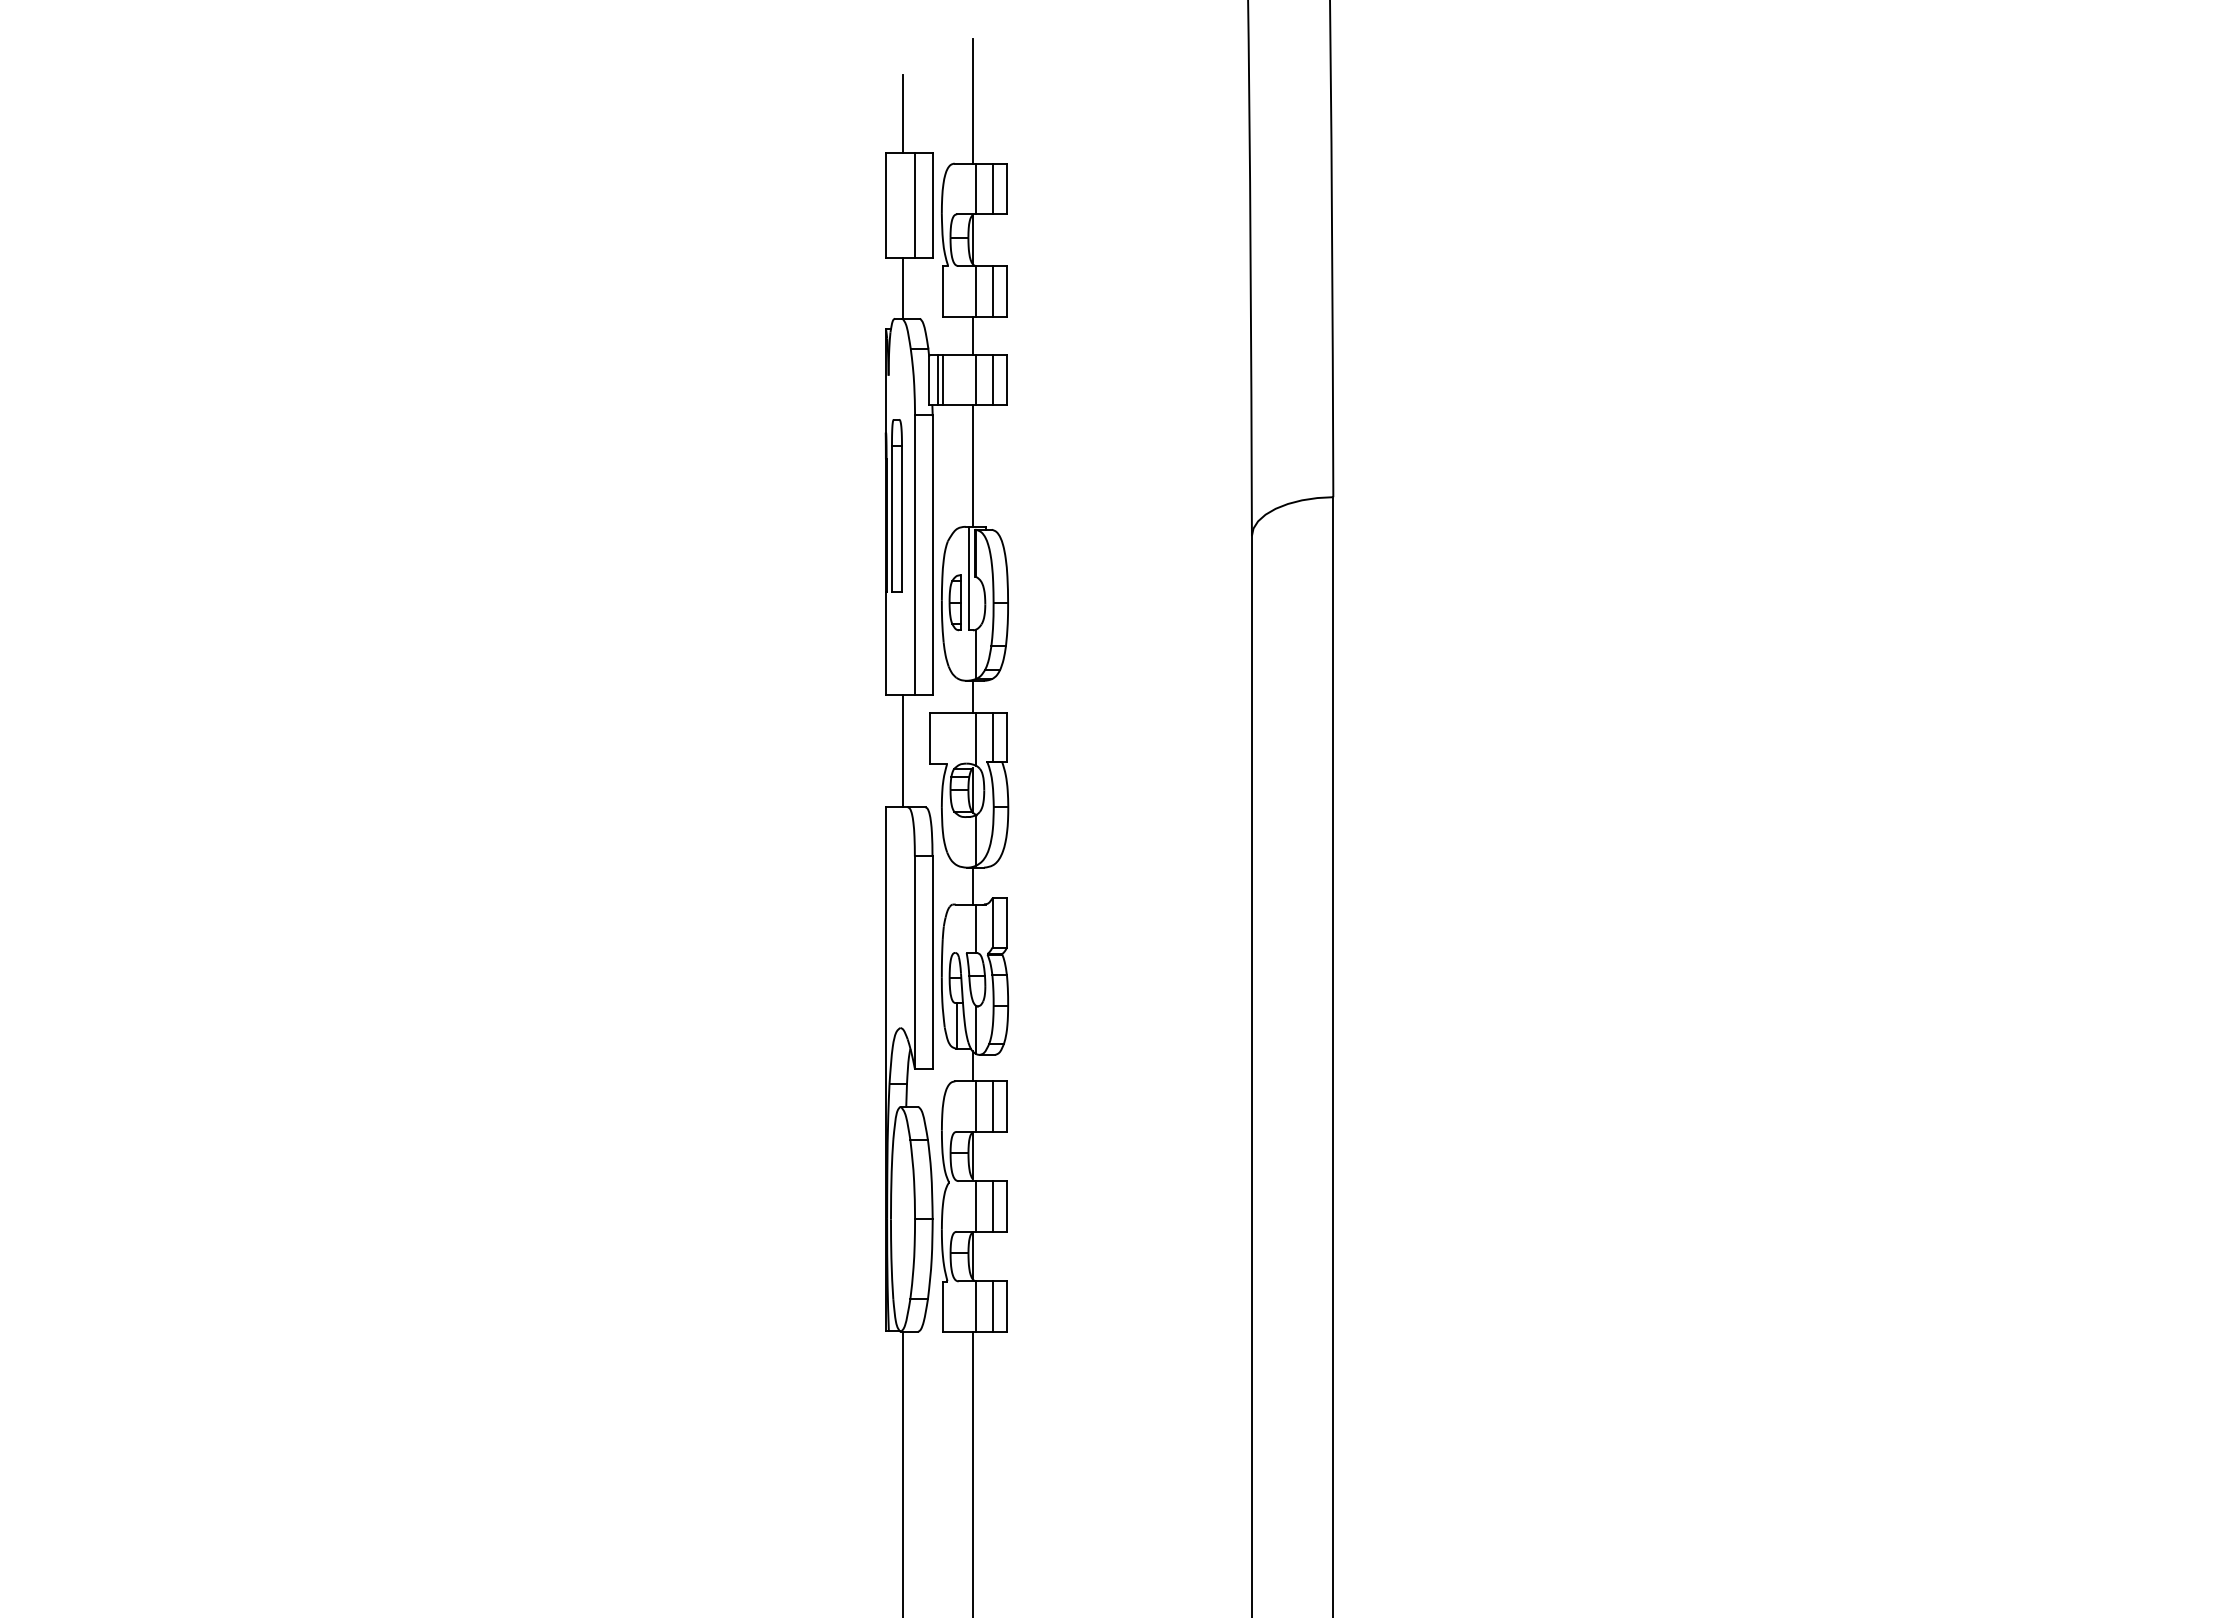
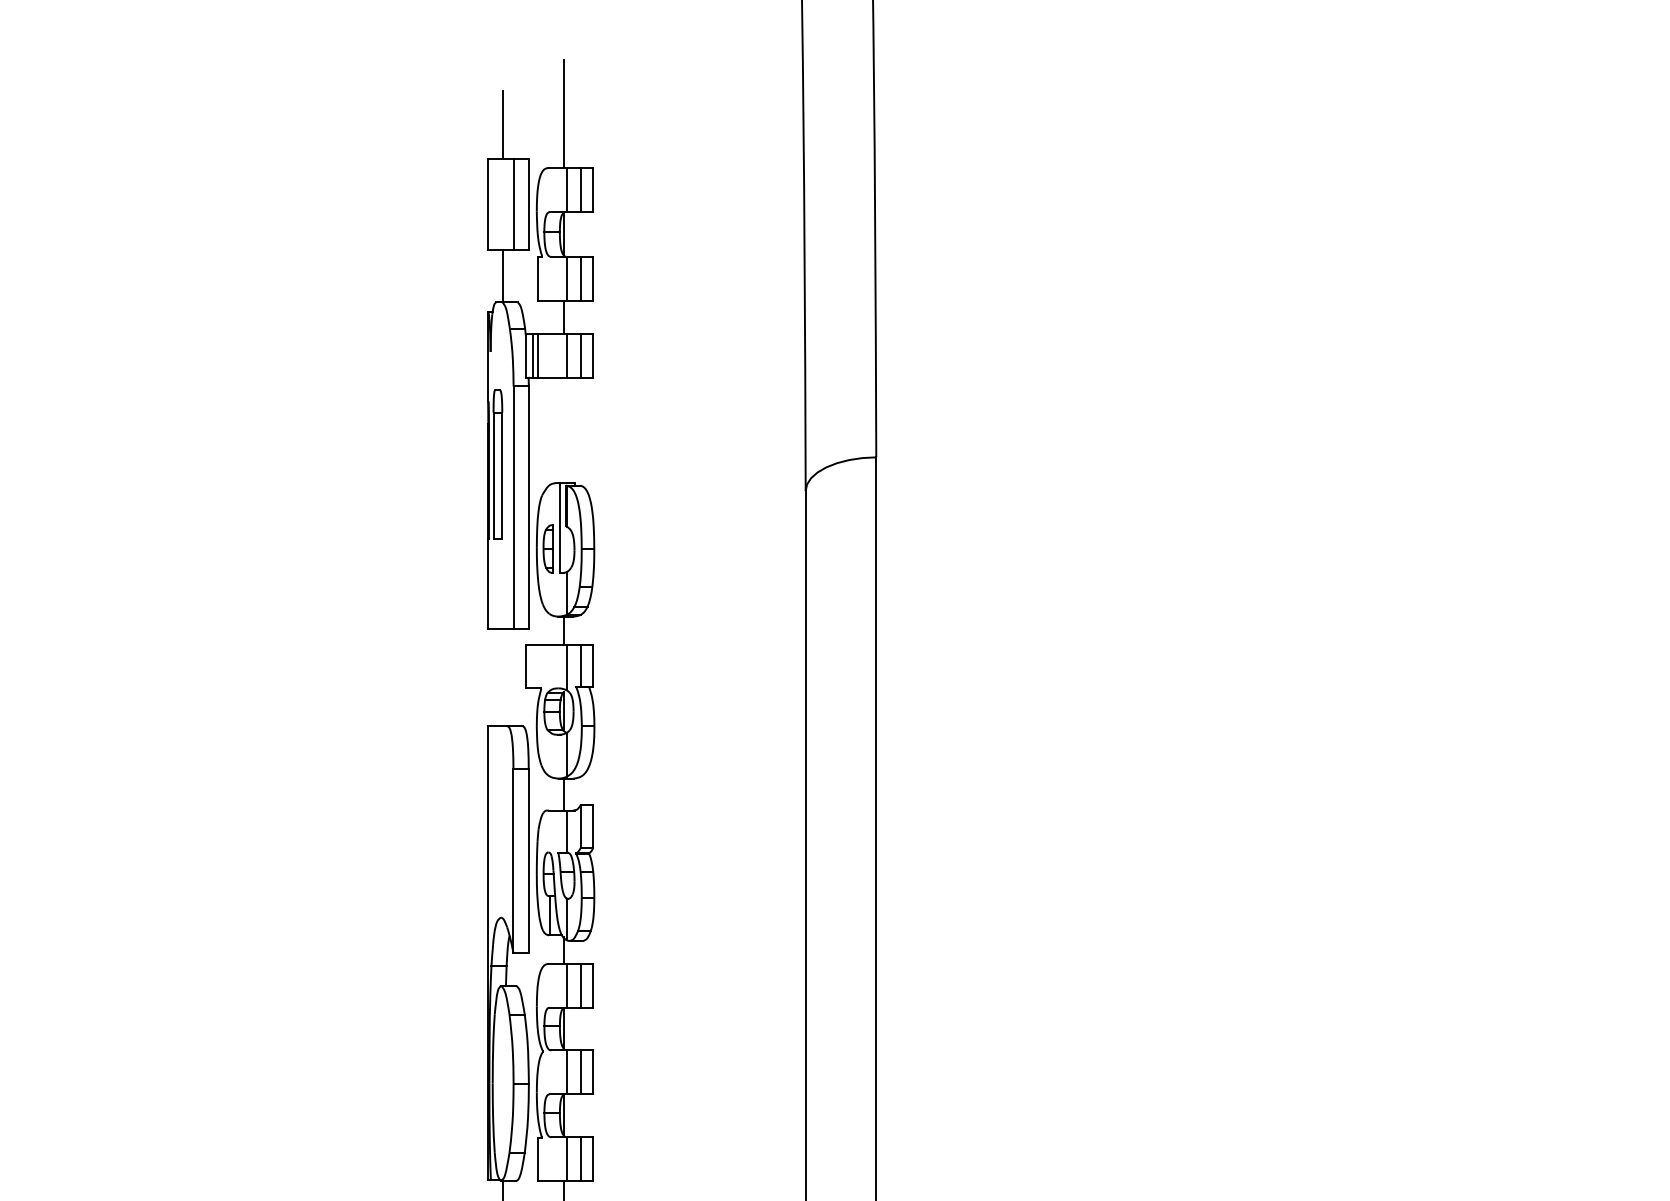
line: (972, 465) -> (563, 429), removed
line: (903, 751) -> (503, 677), removed

